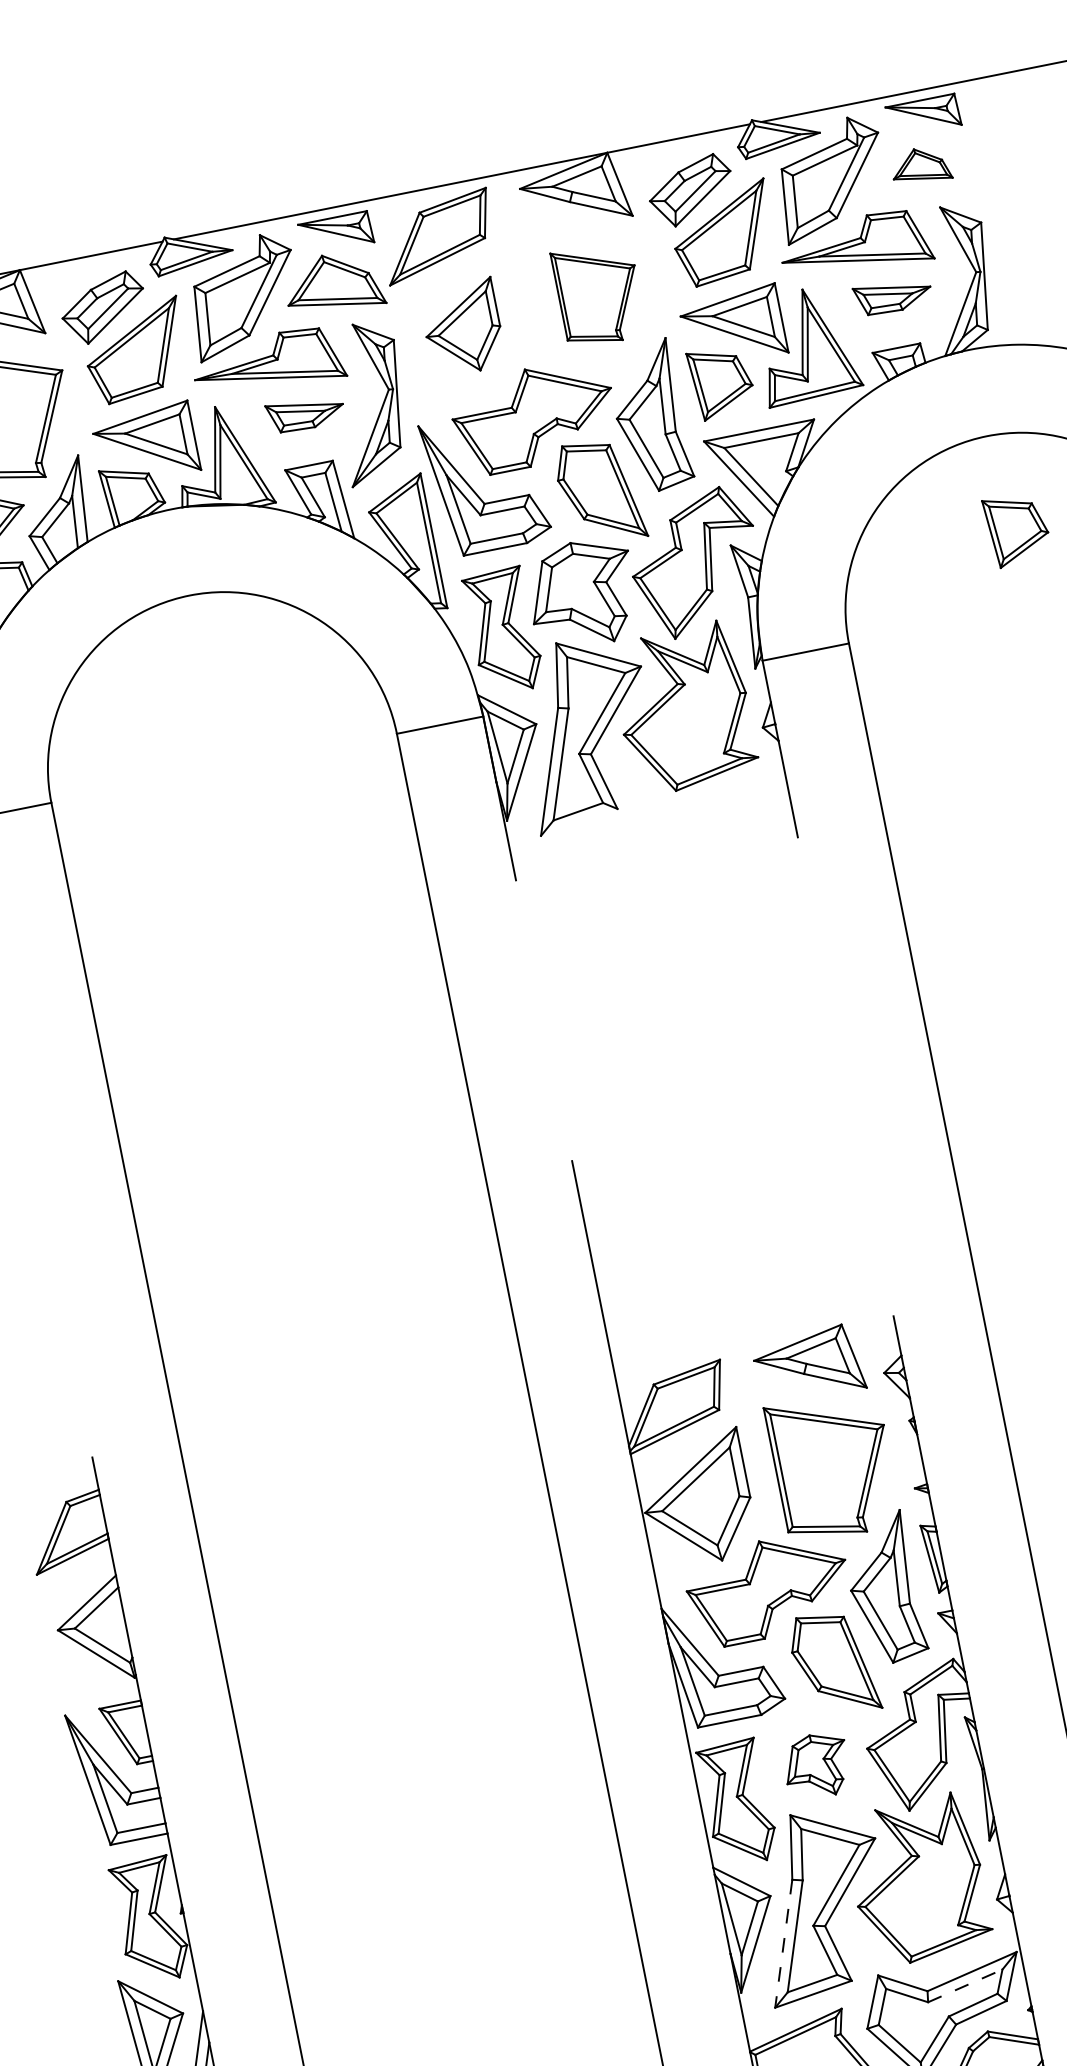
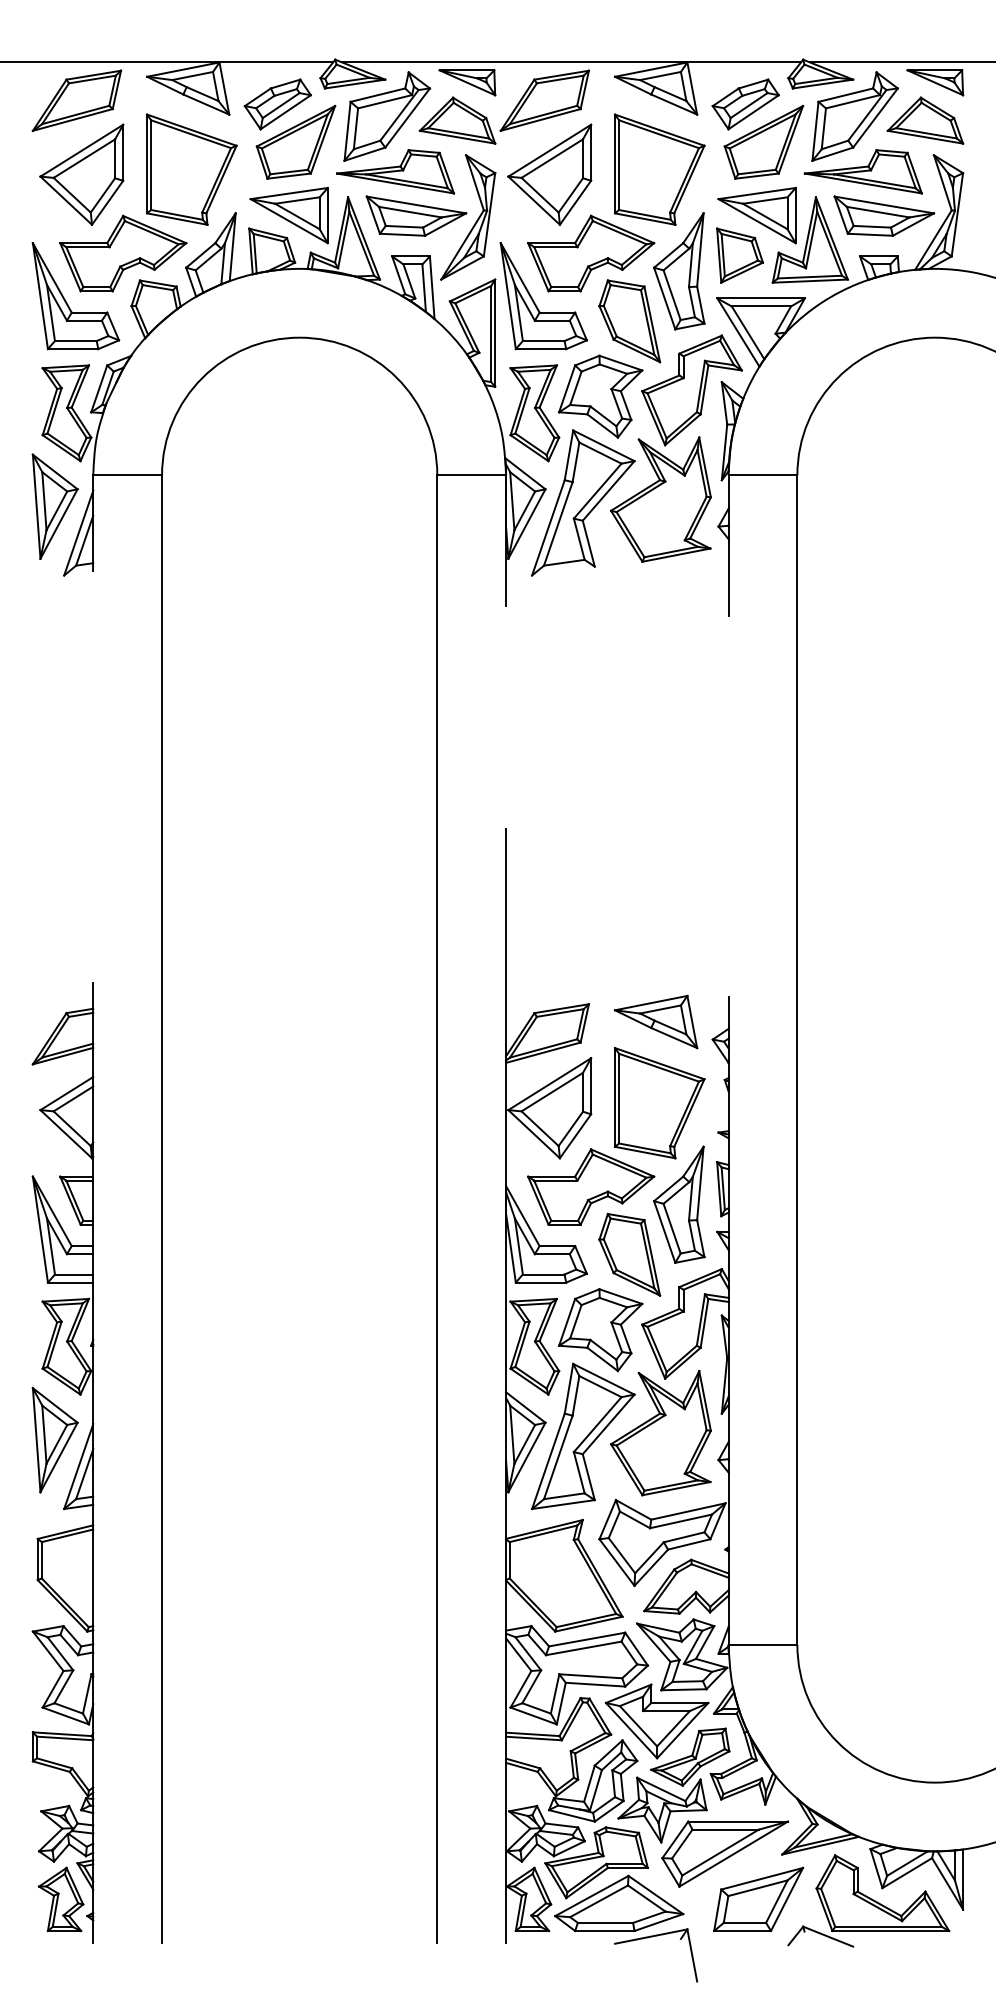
part: (920, 165) -> (925, 120), size x1.67
part: (599, 294) -> (659, 169), size x1.43
part: (893, 295) -> (884, 215), size x1.67
part: (462, 328) -> (549, 174), size x1.43
part: (305, 412) -> (416, 215), size x1.67
part: (1016, 529) -> (943, 413), removed
part: (816, 1766) -> (600, 1330), size x1.67
line: (783, 1943) -> (548, 1461), dashed -> solid
line: (965, 1985) -> (681, 1521), dashed -> solid

